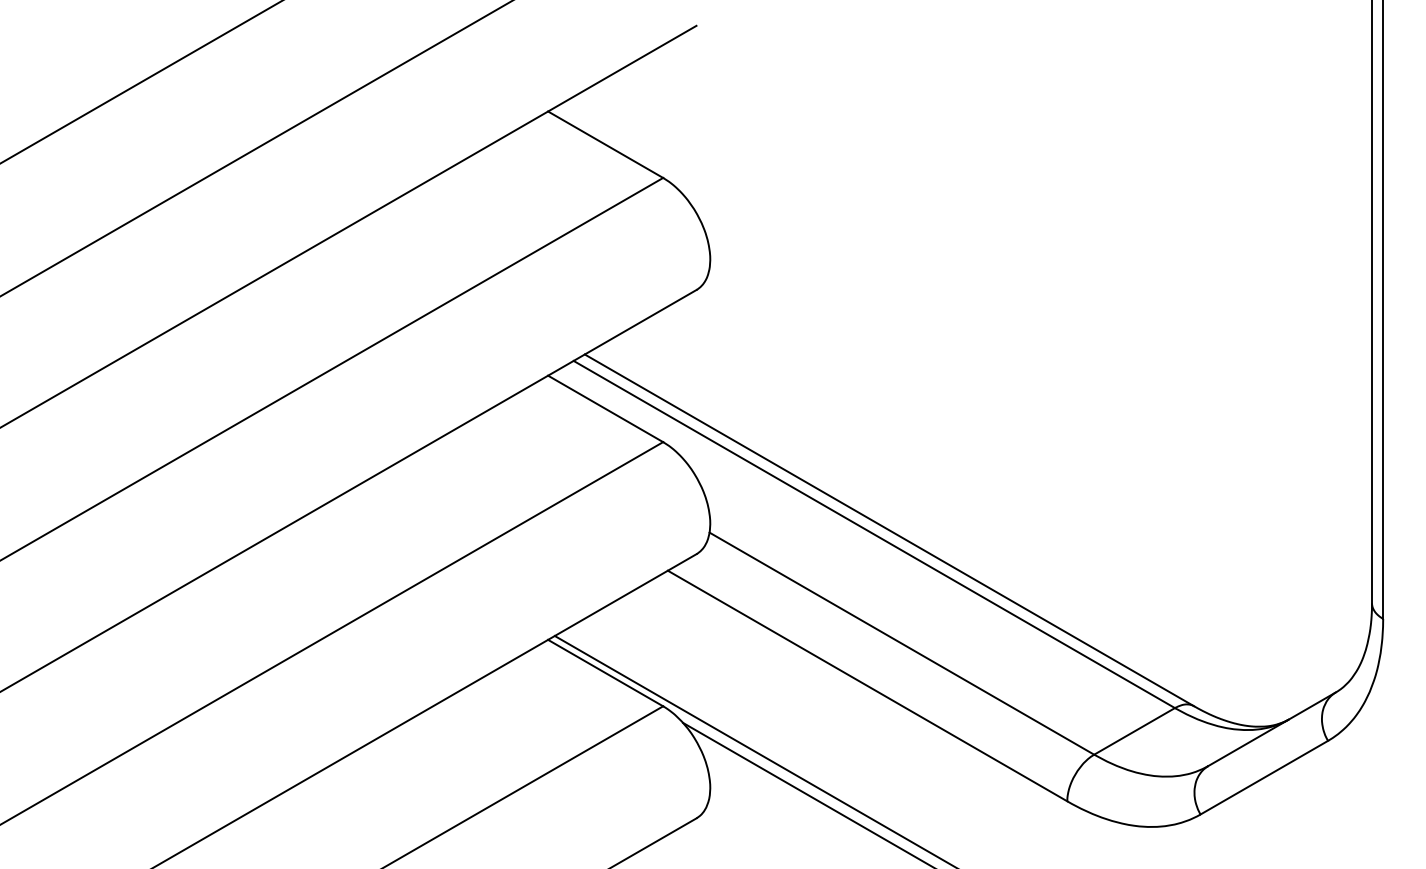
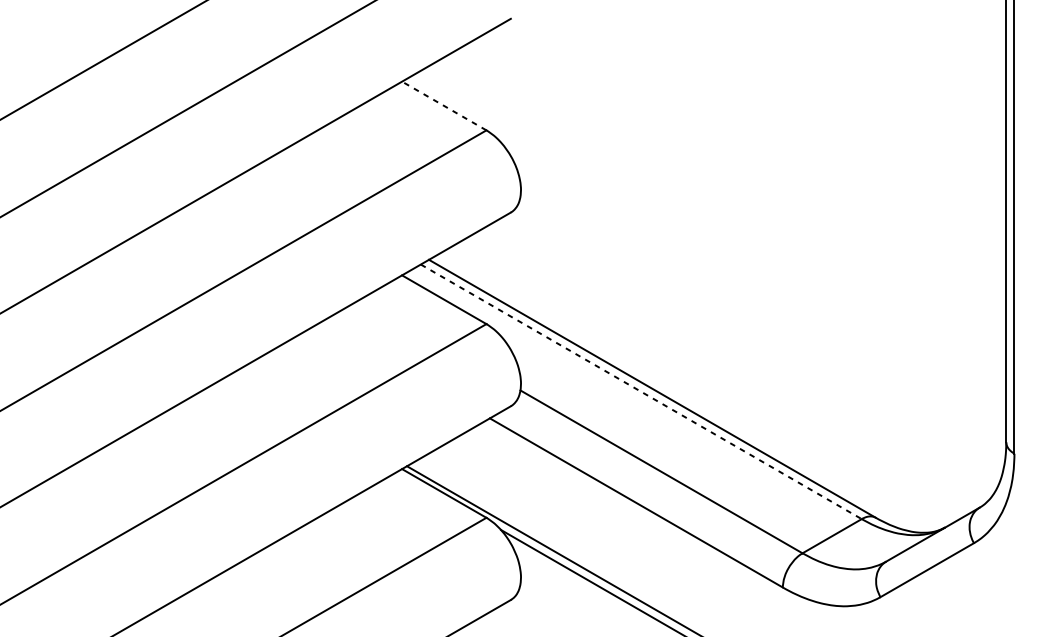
line: (605, 144) -> (444, 105), solid -> dashed
line: (874, 534) -> (641, 391), solid -> dashed

